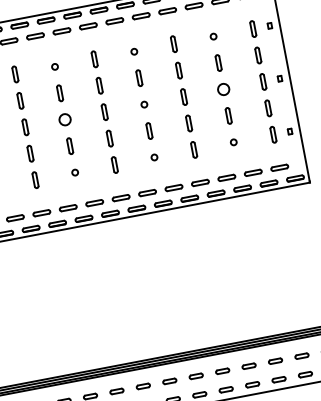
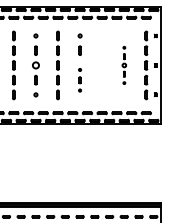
part: (224, 89) -> (124, 65), size x0.6
line: (184, 97) -> (102, 65), removed
part: (148, 131) -> (79, 80), size x0.7

